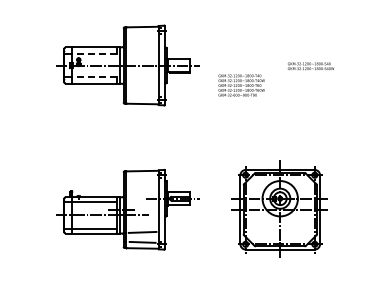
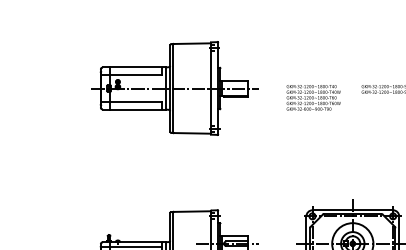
line: (93, 53) -> (135, 74), dashed -> solid
line: (93, 77) -> (135, 102), dashed -> solid
text: (241, 85) -> (313, 97), moved

